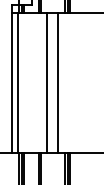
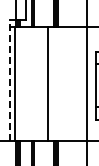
line: (12, 78) -> (10, 80), solid -> dashed
line: (46, 82) -> (38, 83), removed

